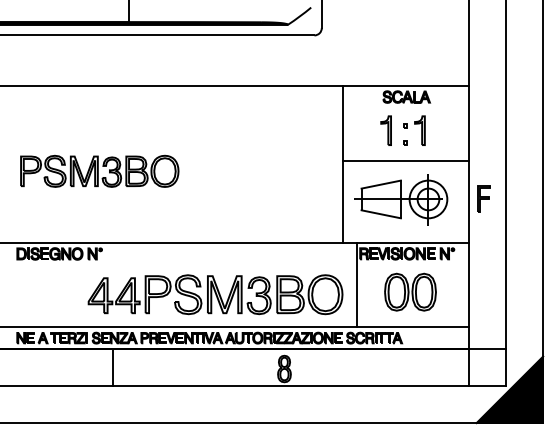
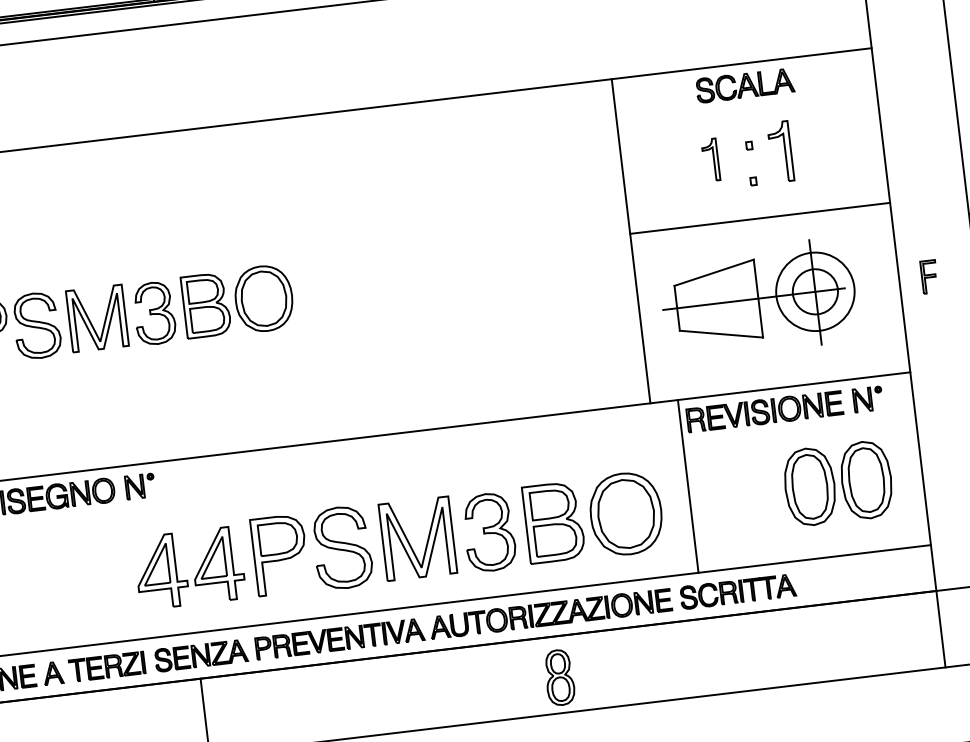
part: (385, 130) -> (709, 159), size x0.7
part: (483, 198) -> (928, 276), size x0.6
part: (410, 291) -> (838, 481), moved

